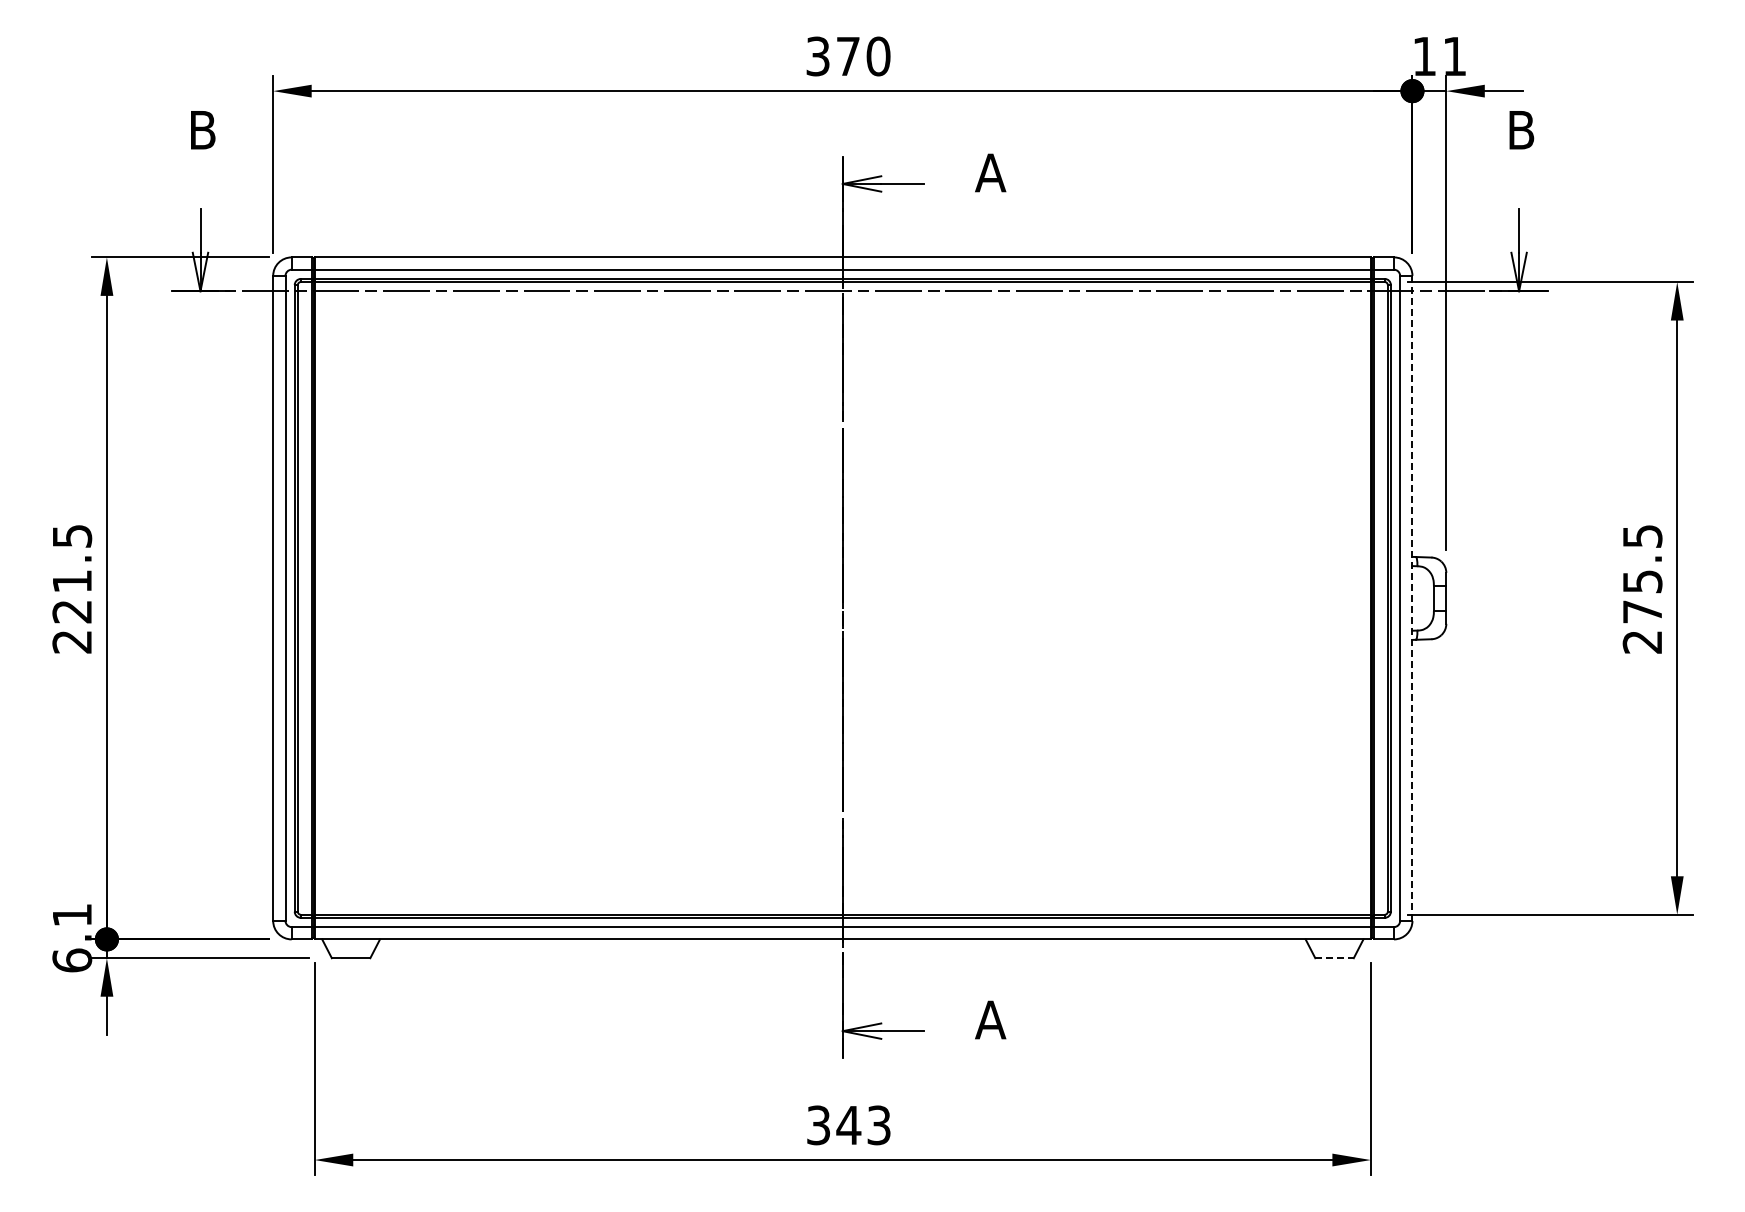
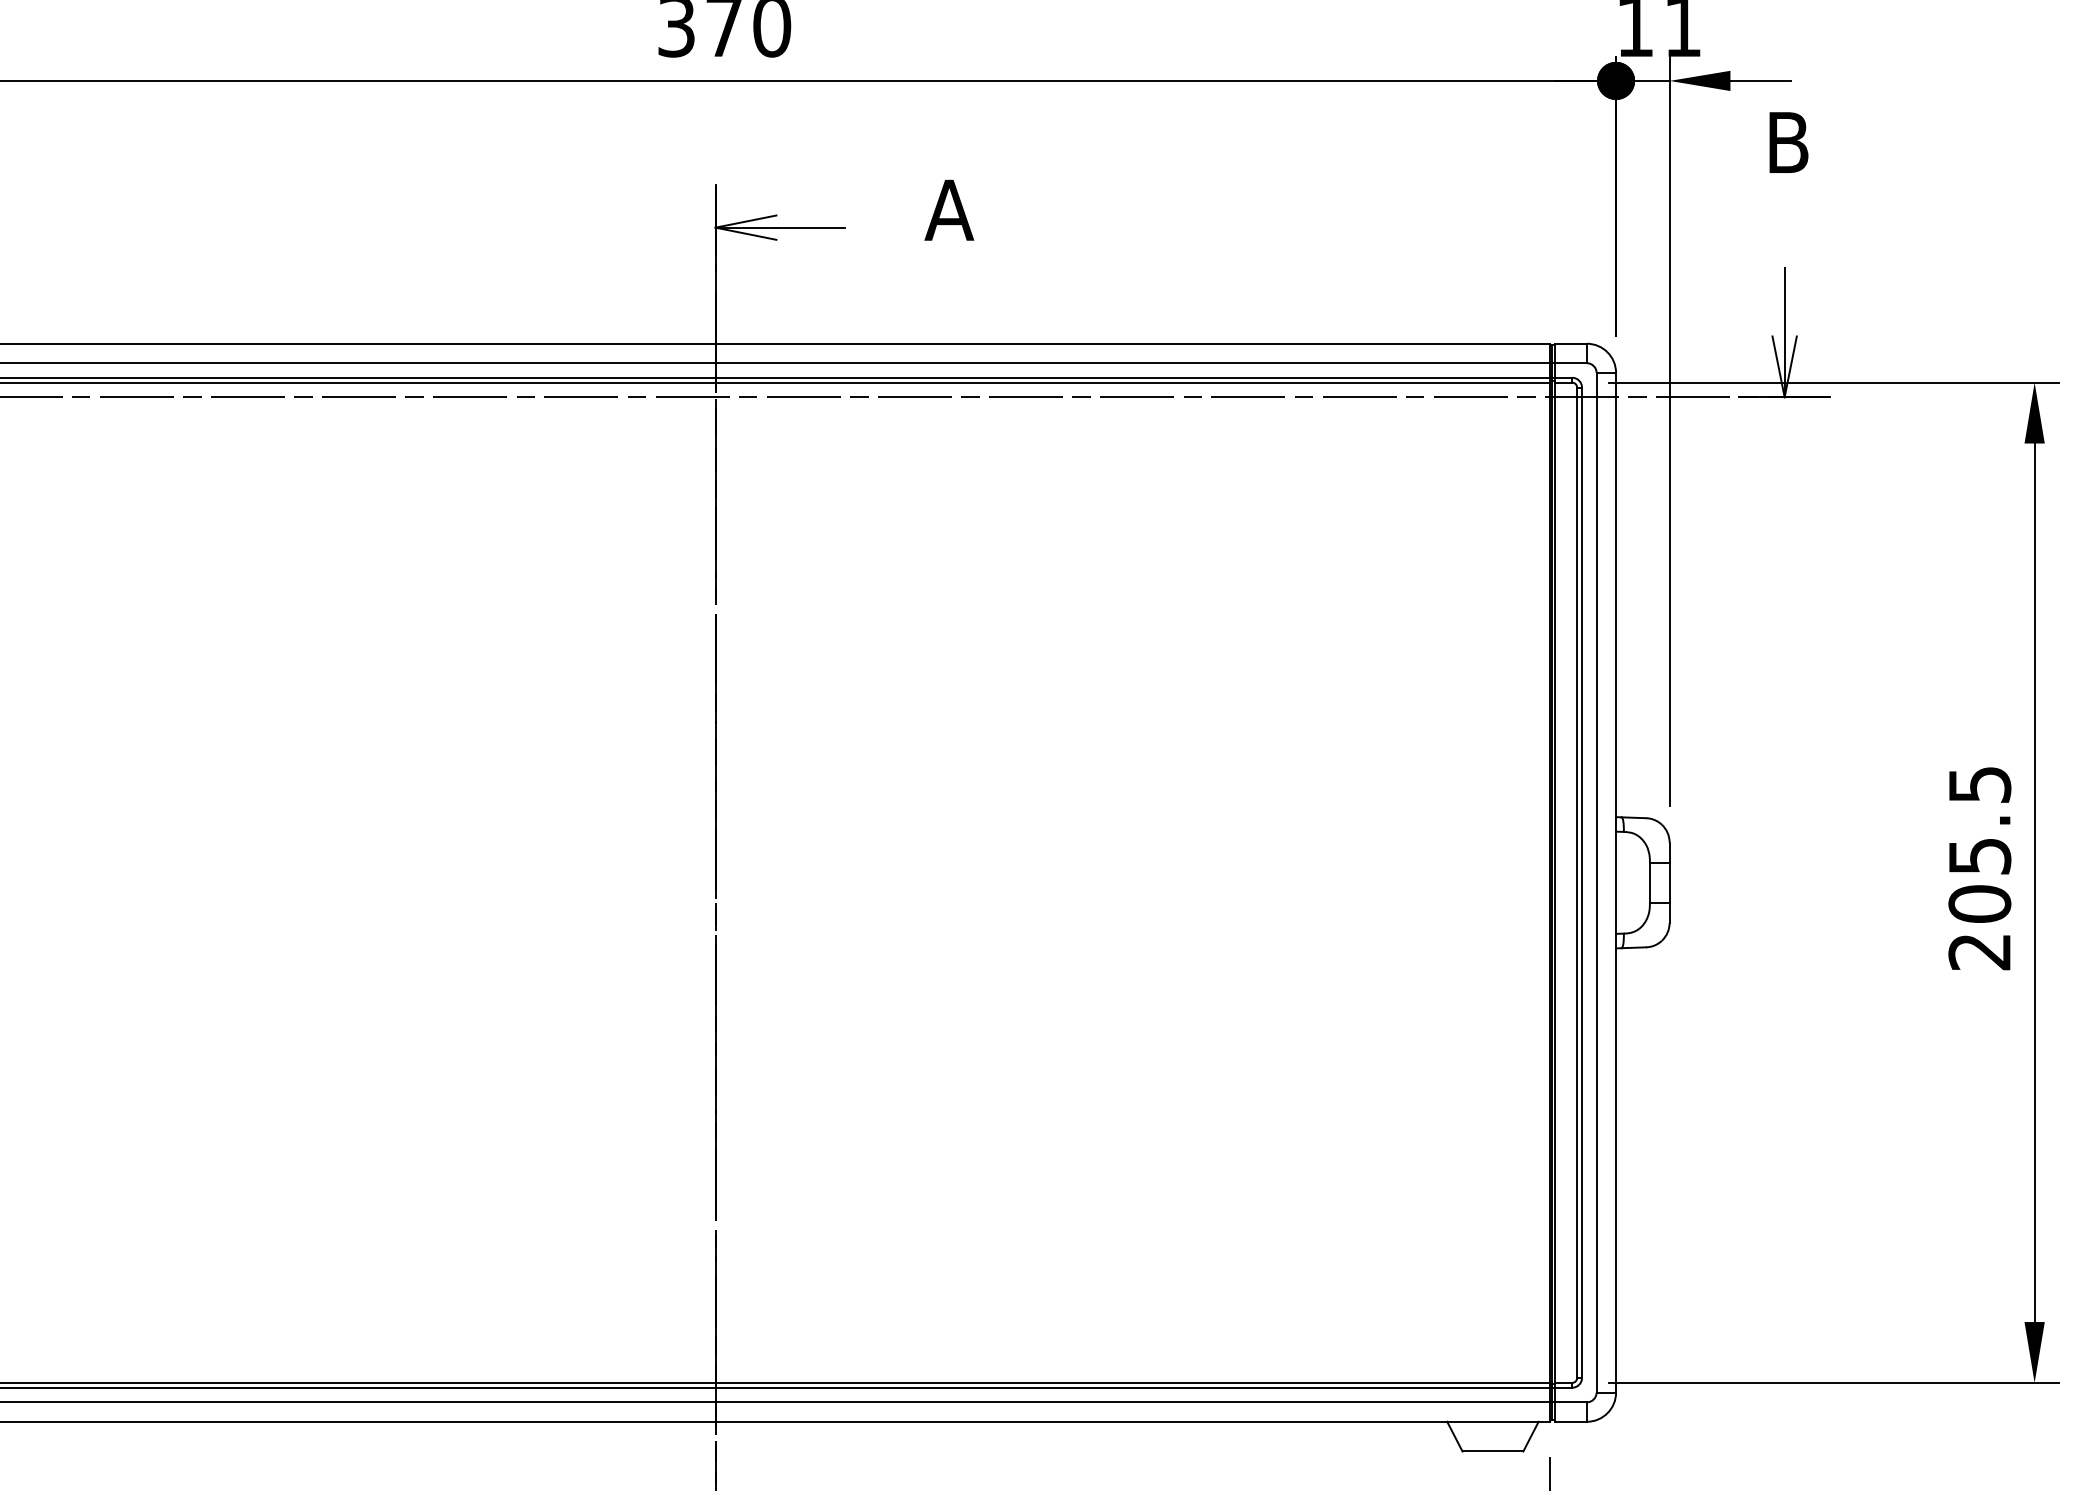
line: (1412, 598) -> (1616, 882), dashed -> solid
text: (1642, 611) -> (1979, 903), 275.5 -> 205.5
line: (1335, 958) -> (1494, 1451), dashed -> solid

